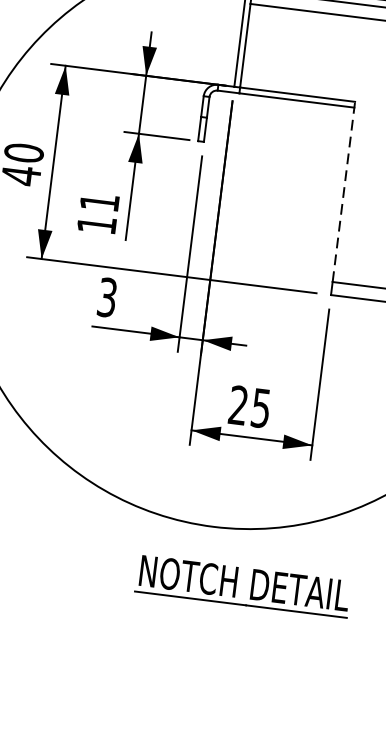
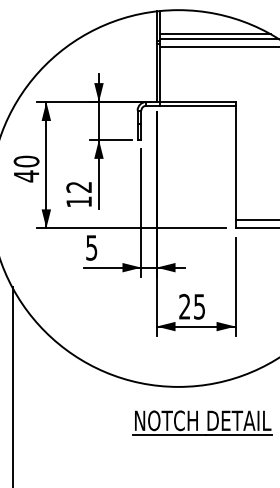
line: (343, 191) -> (235, 160), dashed -> solid
text: (98, 202) -> (78, 187), 11 -> 12
text: (107, 296) -> (91, 247), 3 -> 5

